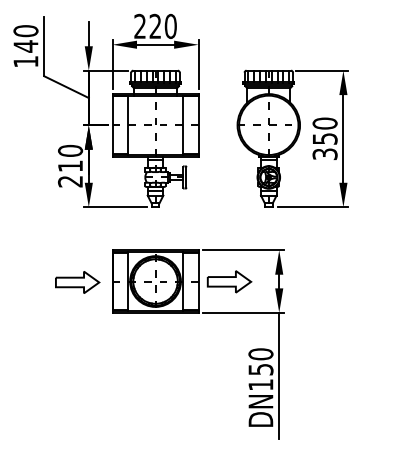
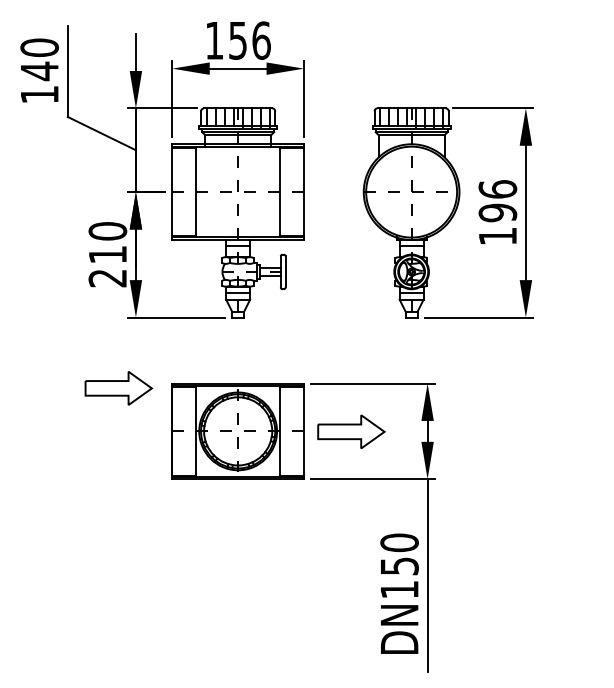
text: (155, 26) -> (238, 40), 220 -> 156
text: (324, 138) -> (496, 212), 350 -> 196
part: (77, 282) -> (118, 388), moved

